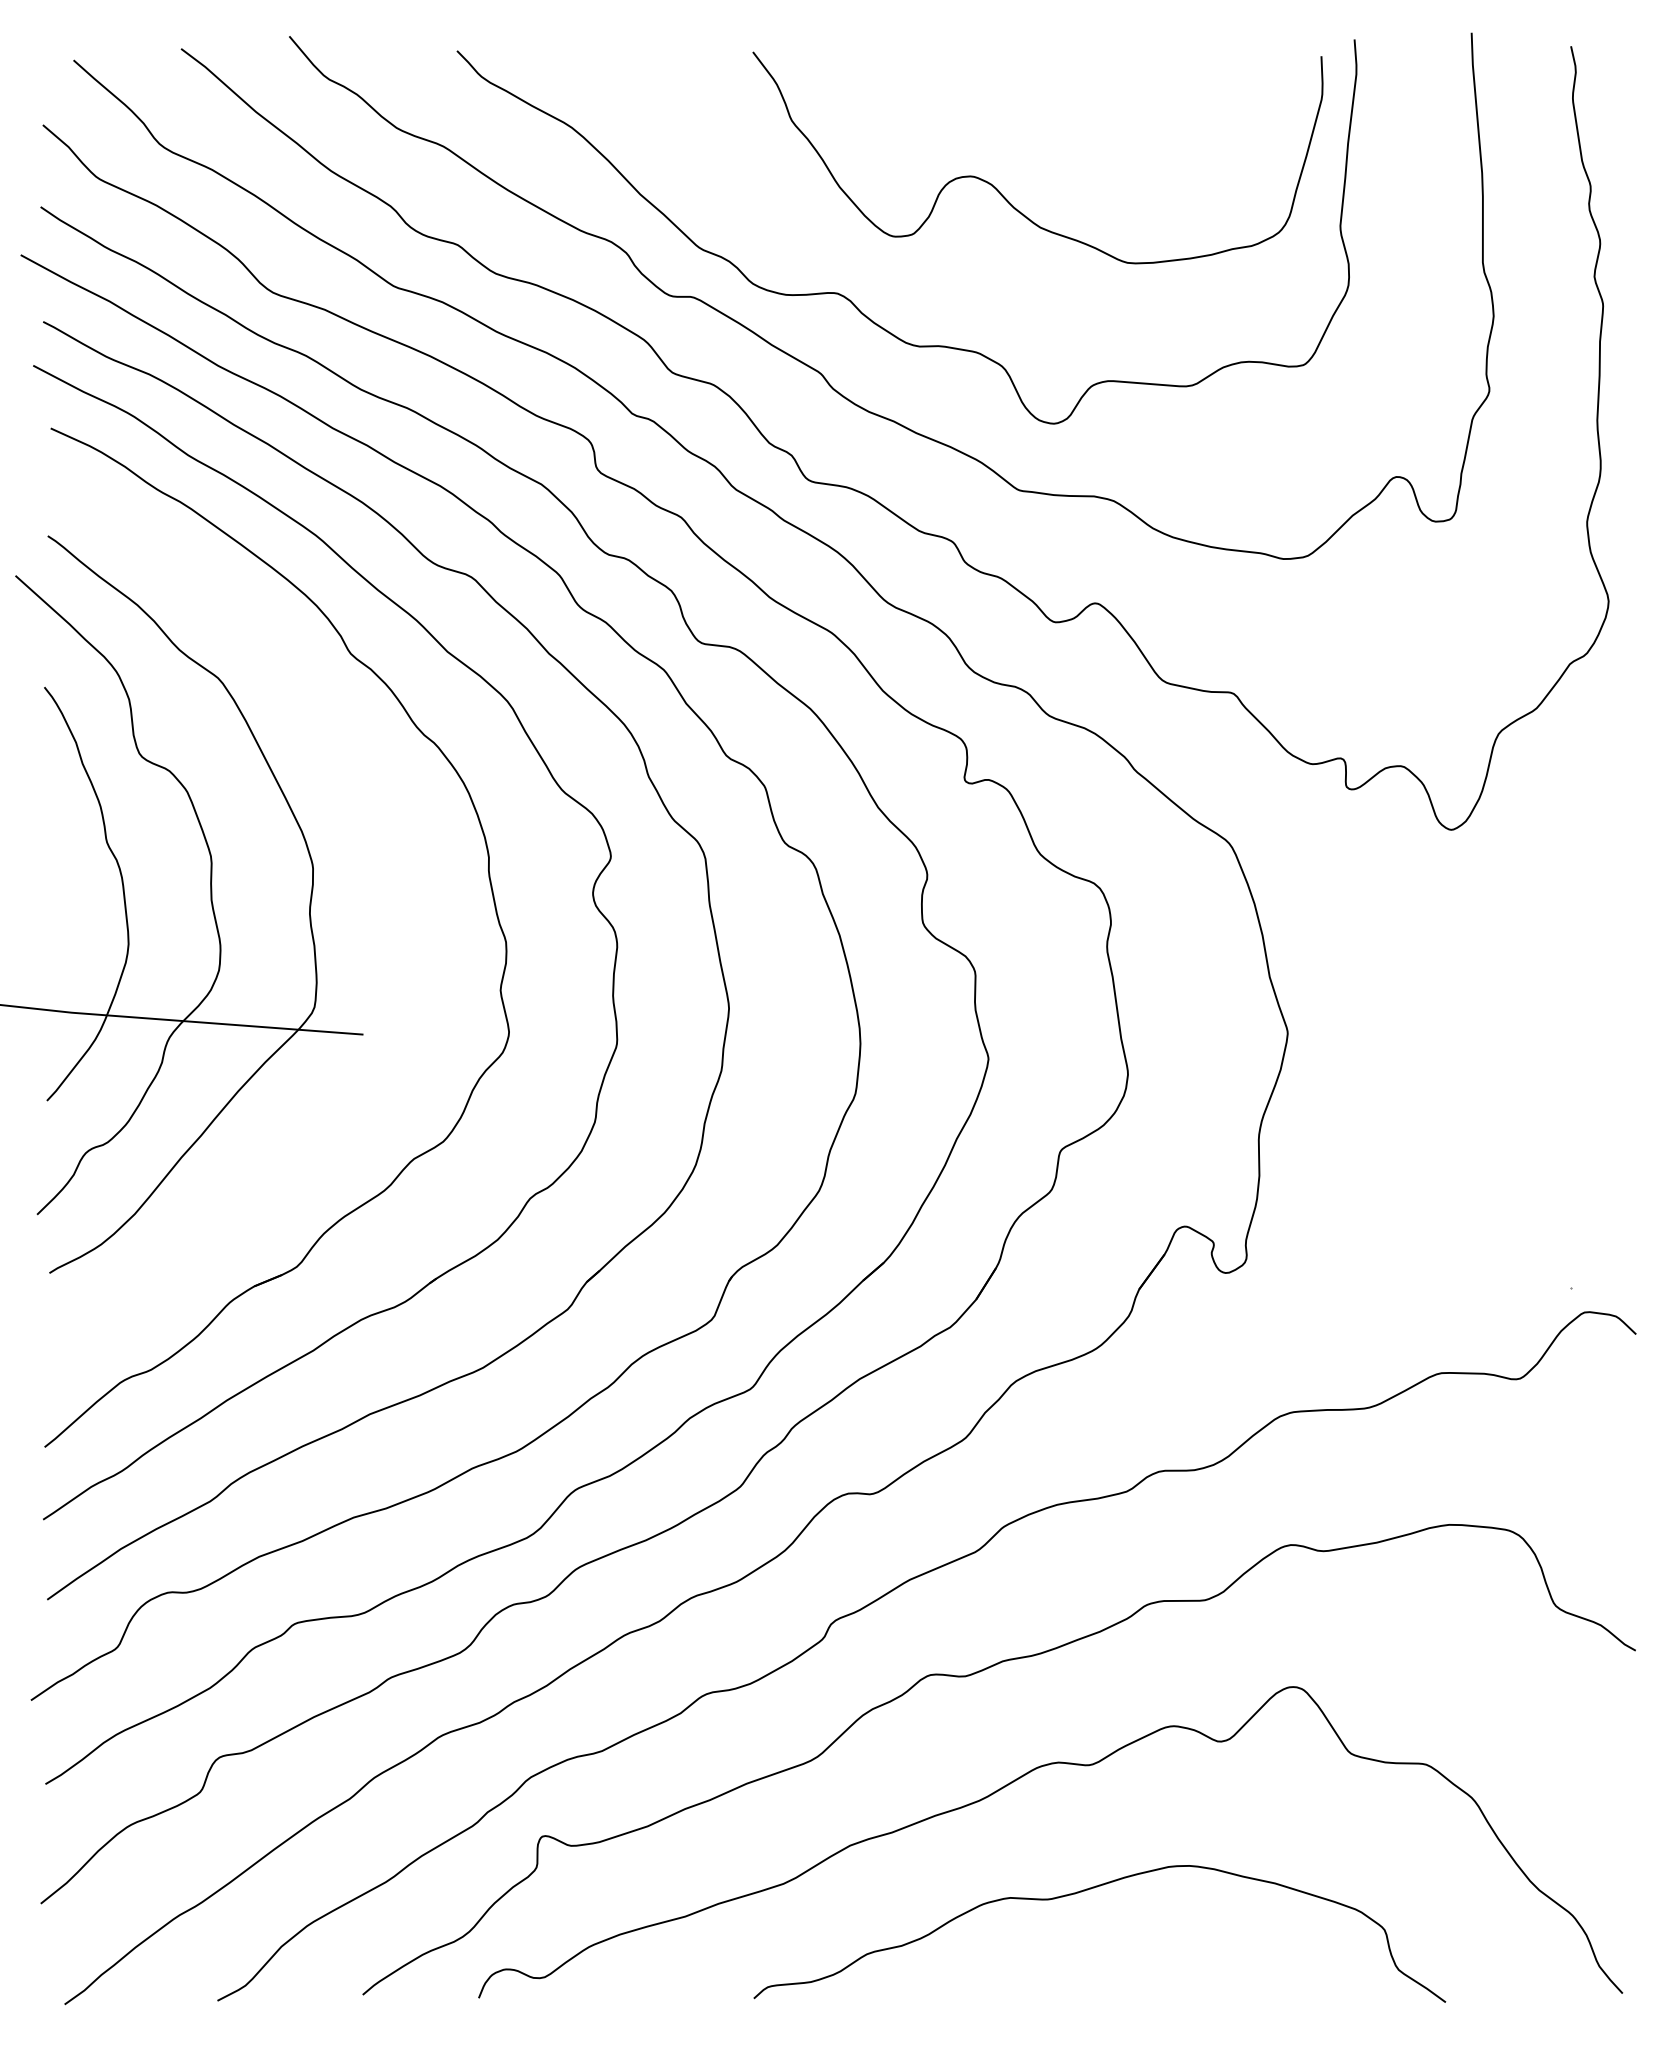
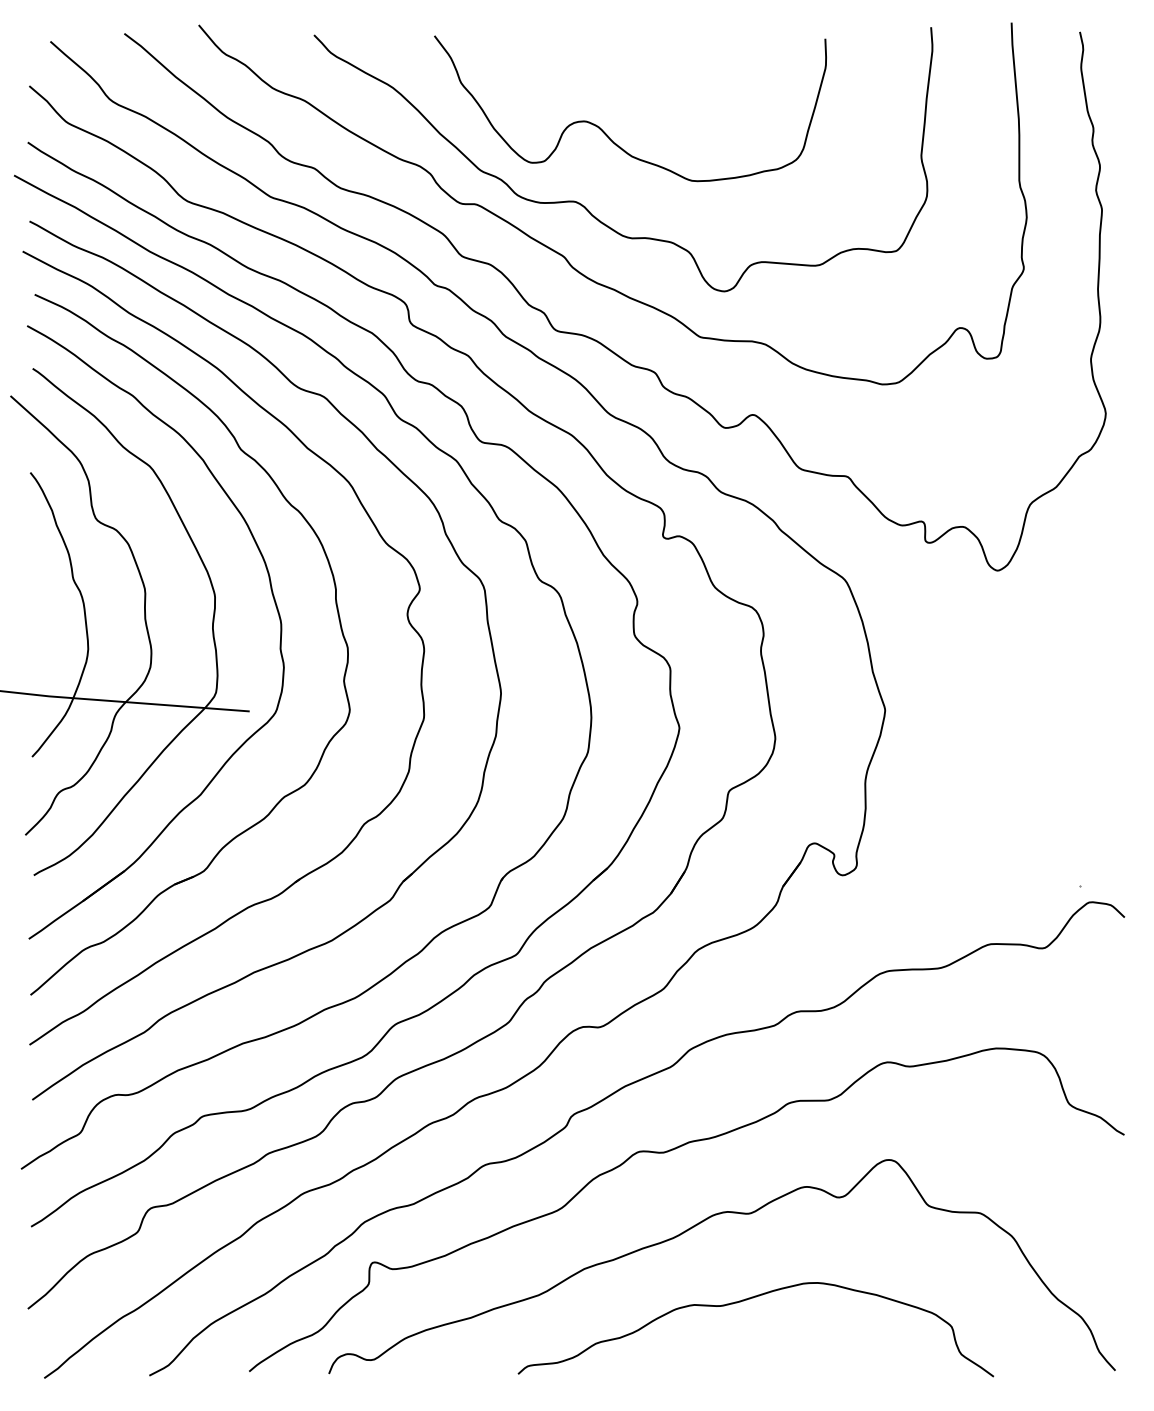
curve: (1001, 192) -> (605, 132), moved
part: (398, 873) -> (273, 600), added

